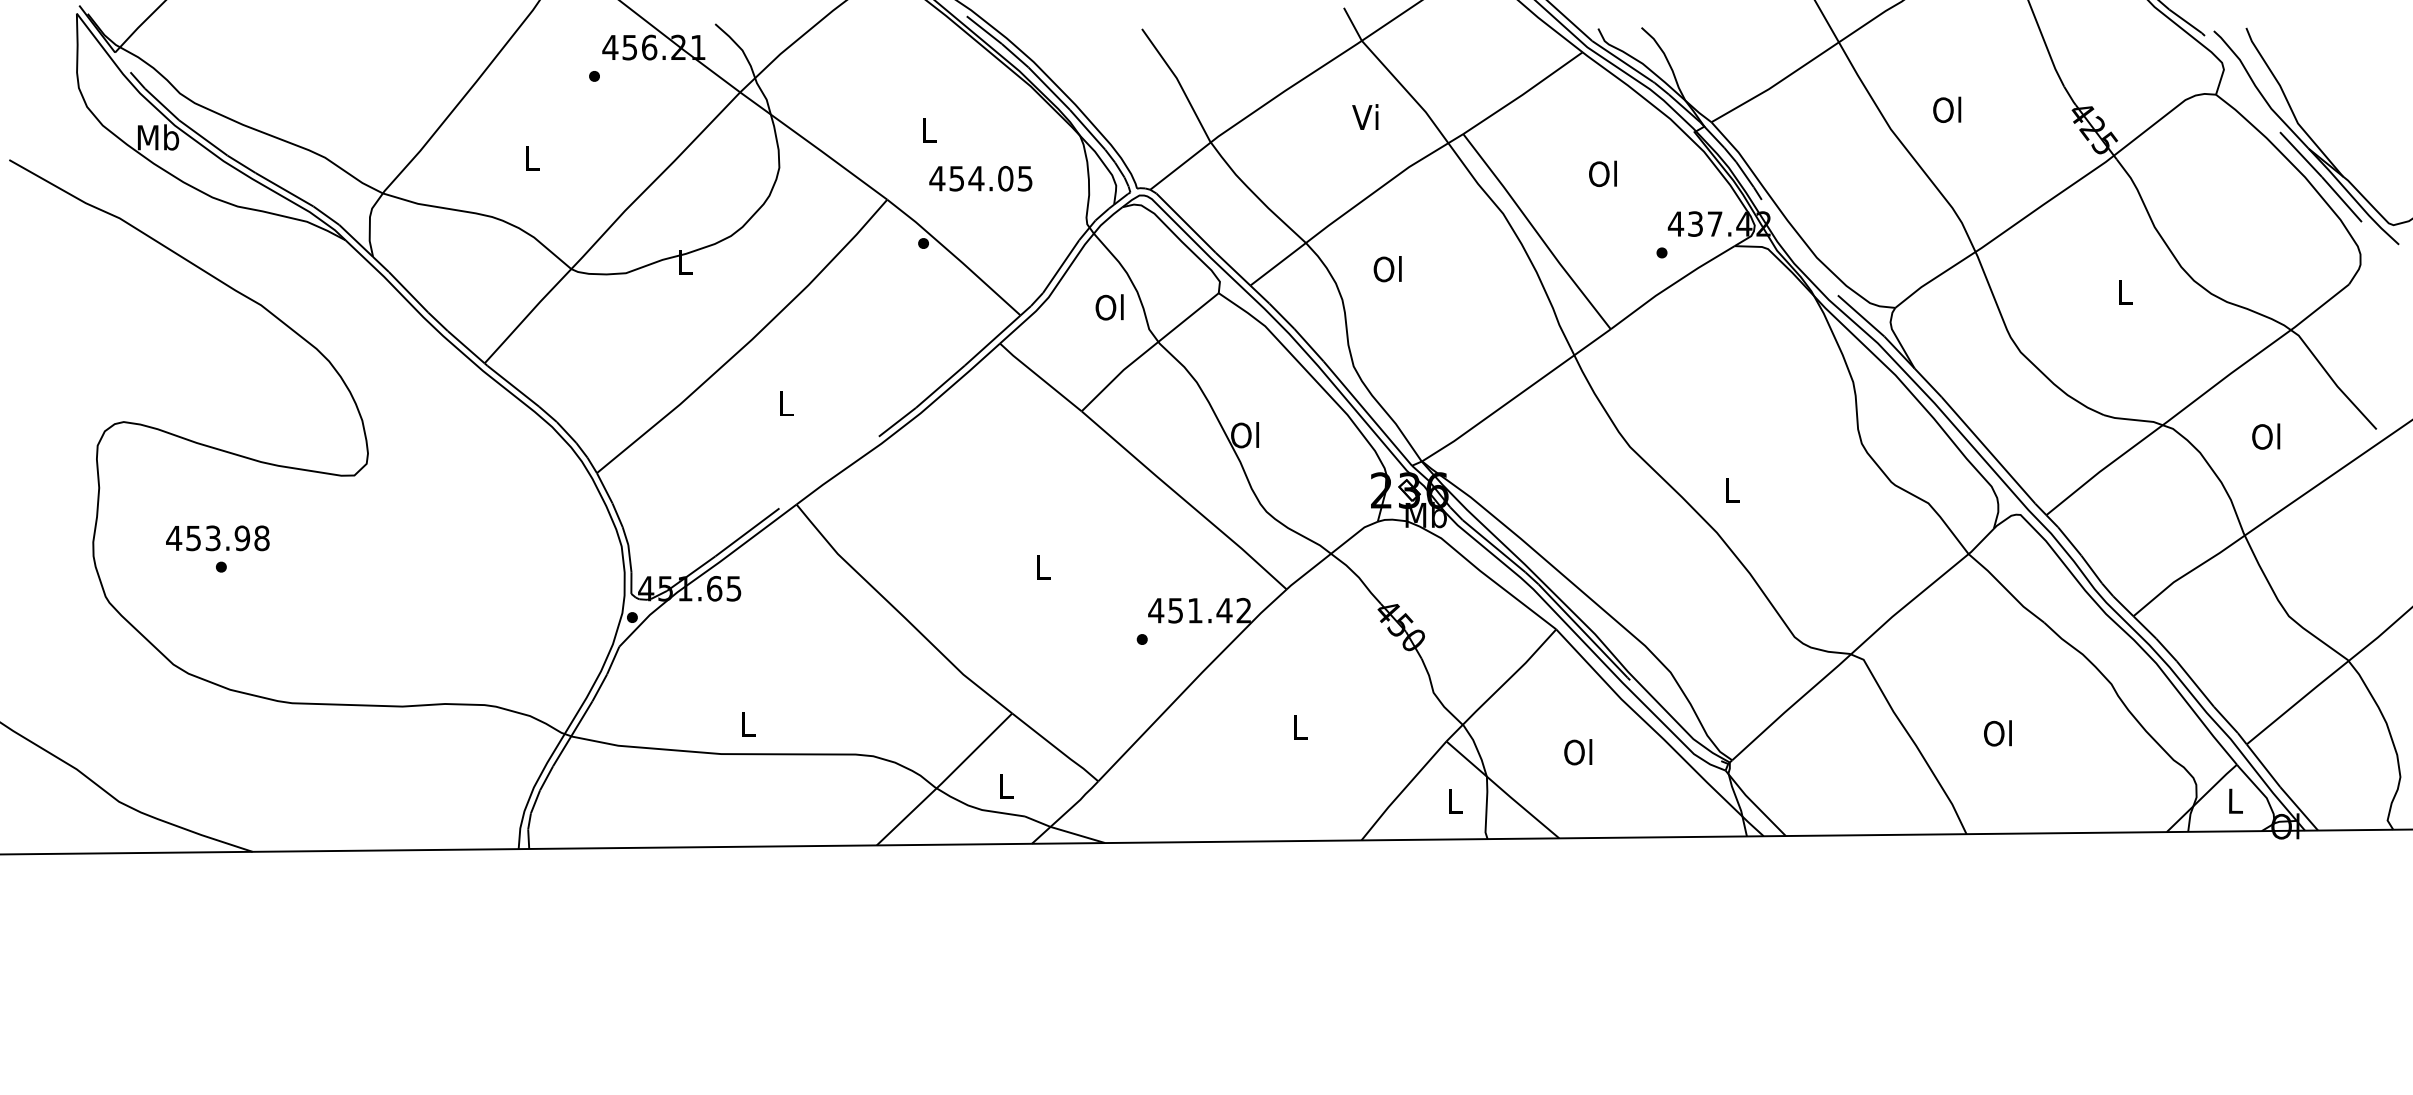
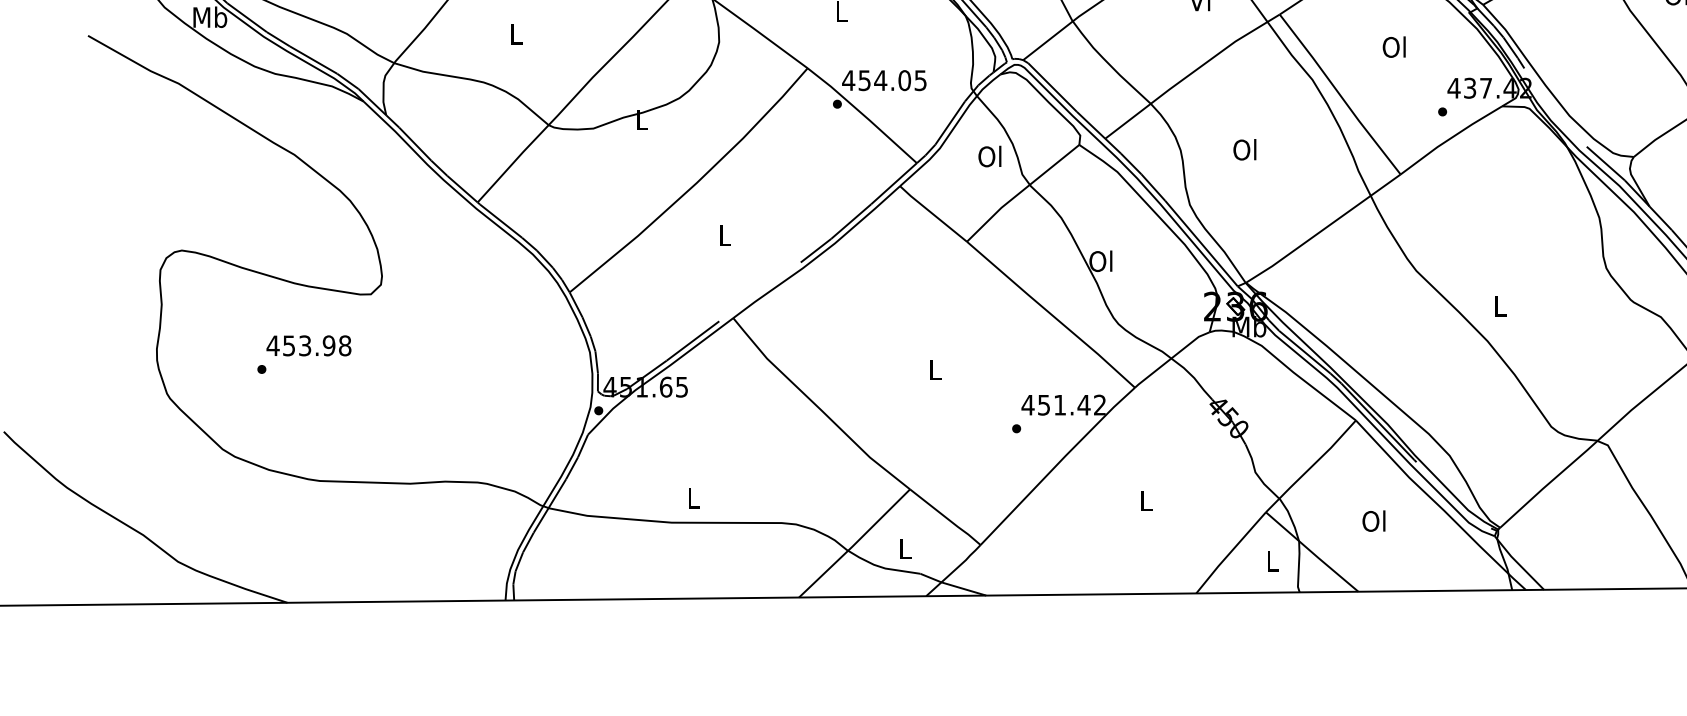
text: (980, 178) -> (884, 80), moved
text: (1387, 269) -> (1244, 150), moved
text: (217, 538) -> (308, 345), moved

